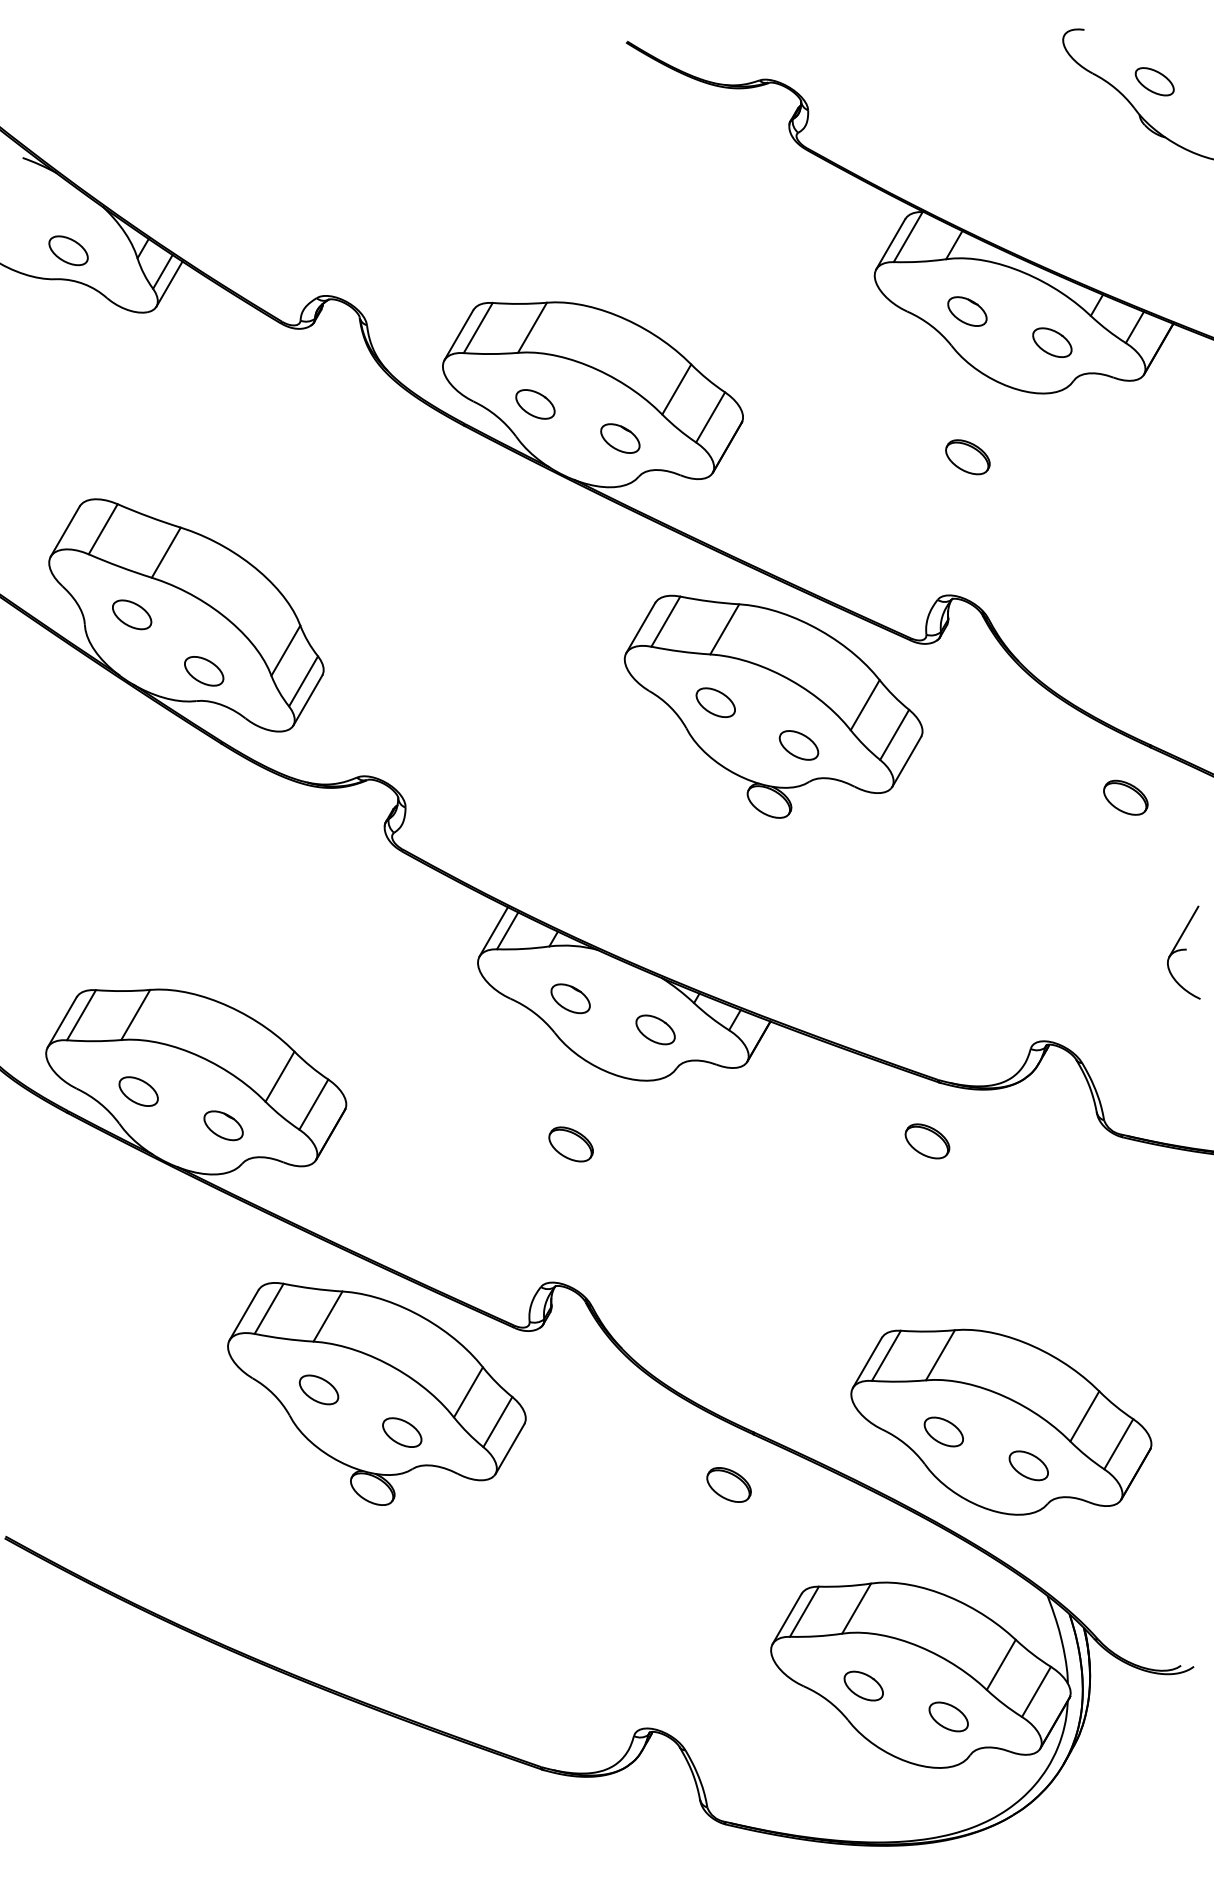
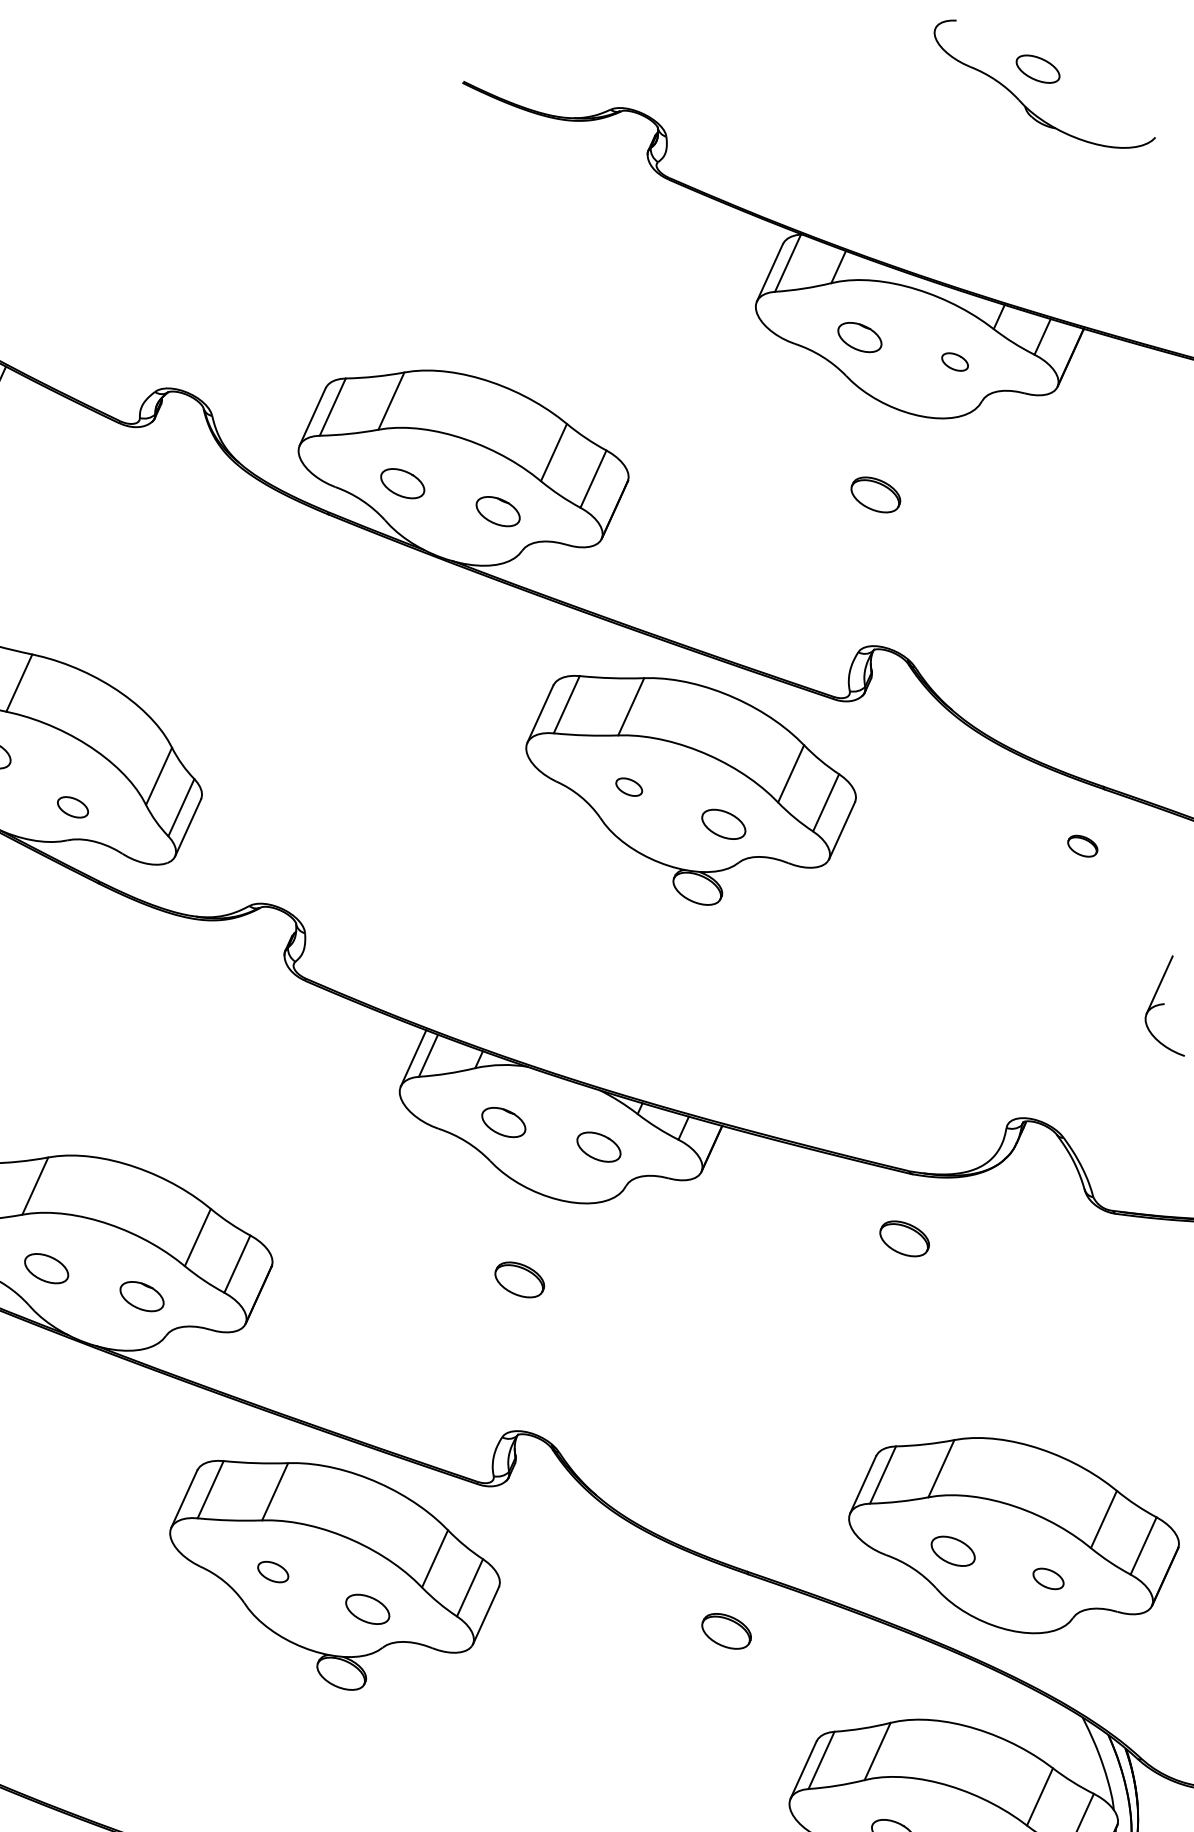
part: (1052, 342) -> (955, 361), size x0.6
part: (204, 671) -> (73, 807), size x0.7
part: (715, 702) -> (628, 786), size x0.6
part: (1125, 797) -> (1082, 846), size x0.6
part: (318, 1389) -> (272, 1571), size x0.7
part: (1028, 1465) -> (1048, 1578), size x0.7

